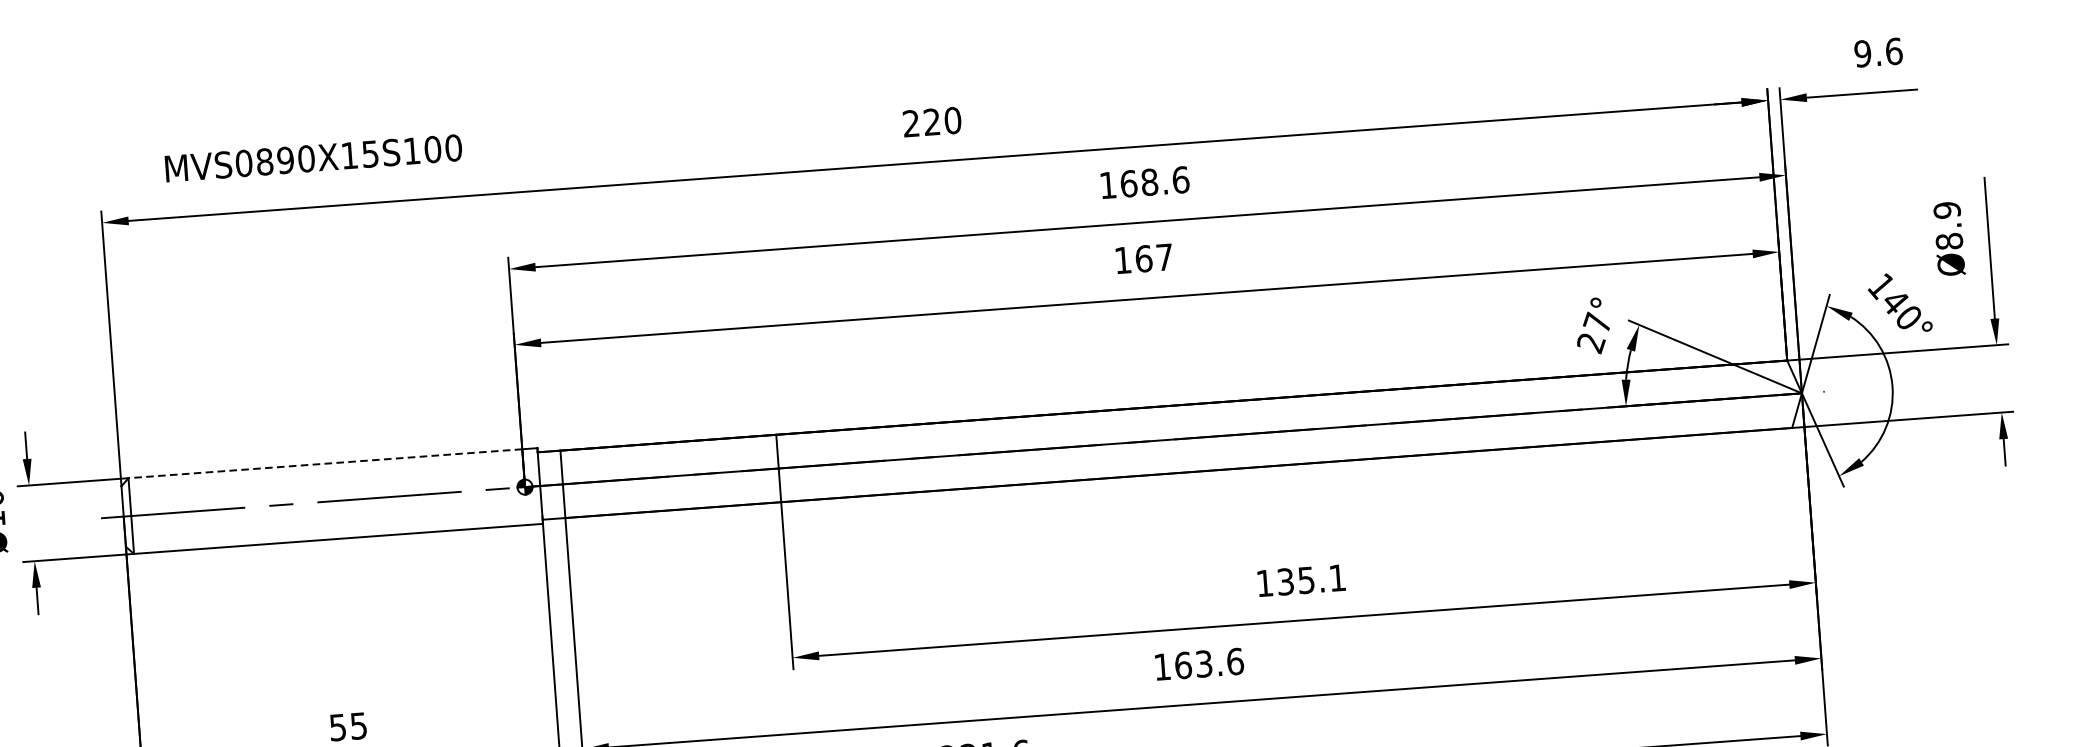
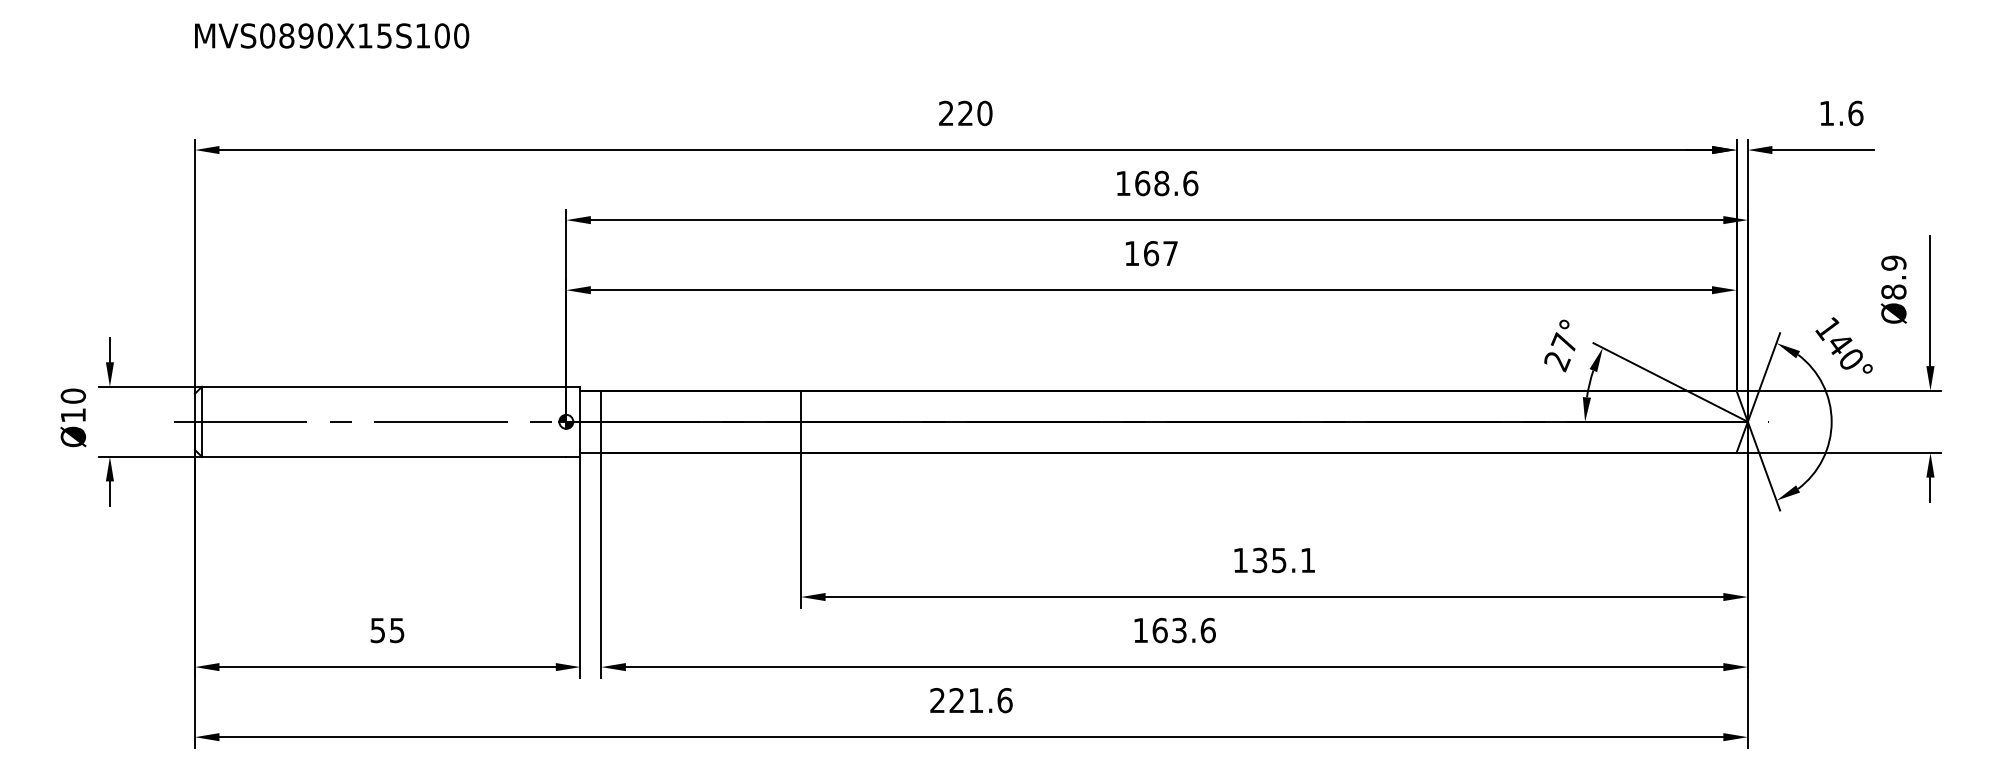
text: (1862, 53) -> (1826, 113), 9.6 -> 1.6
text: (314, 157) -> (332, 35), moved
line: (324, 463) -> (383, 386), dashed -> solid

